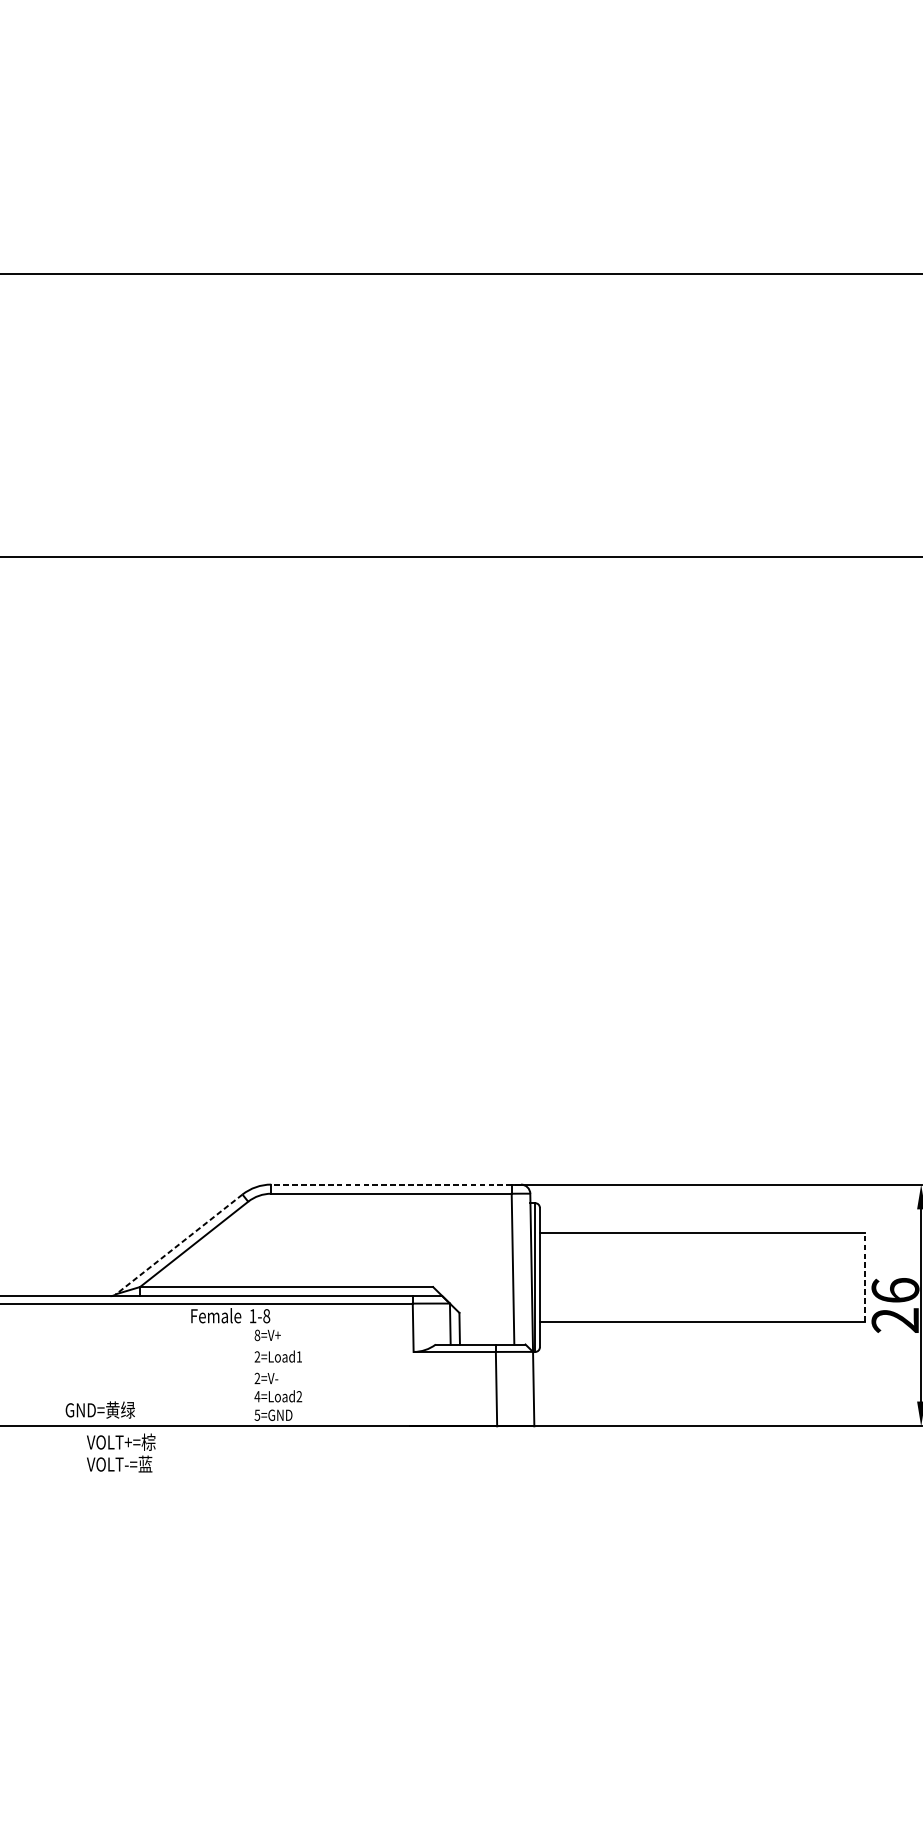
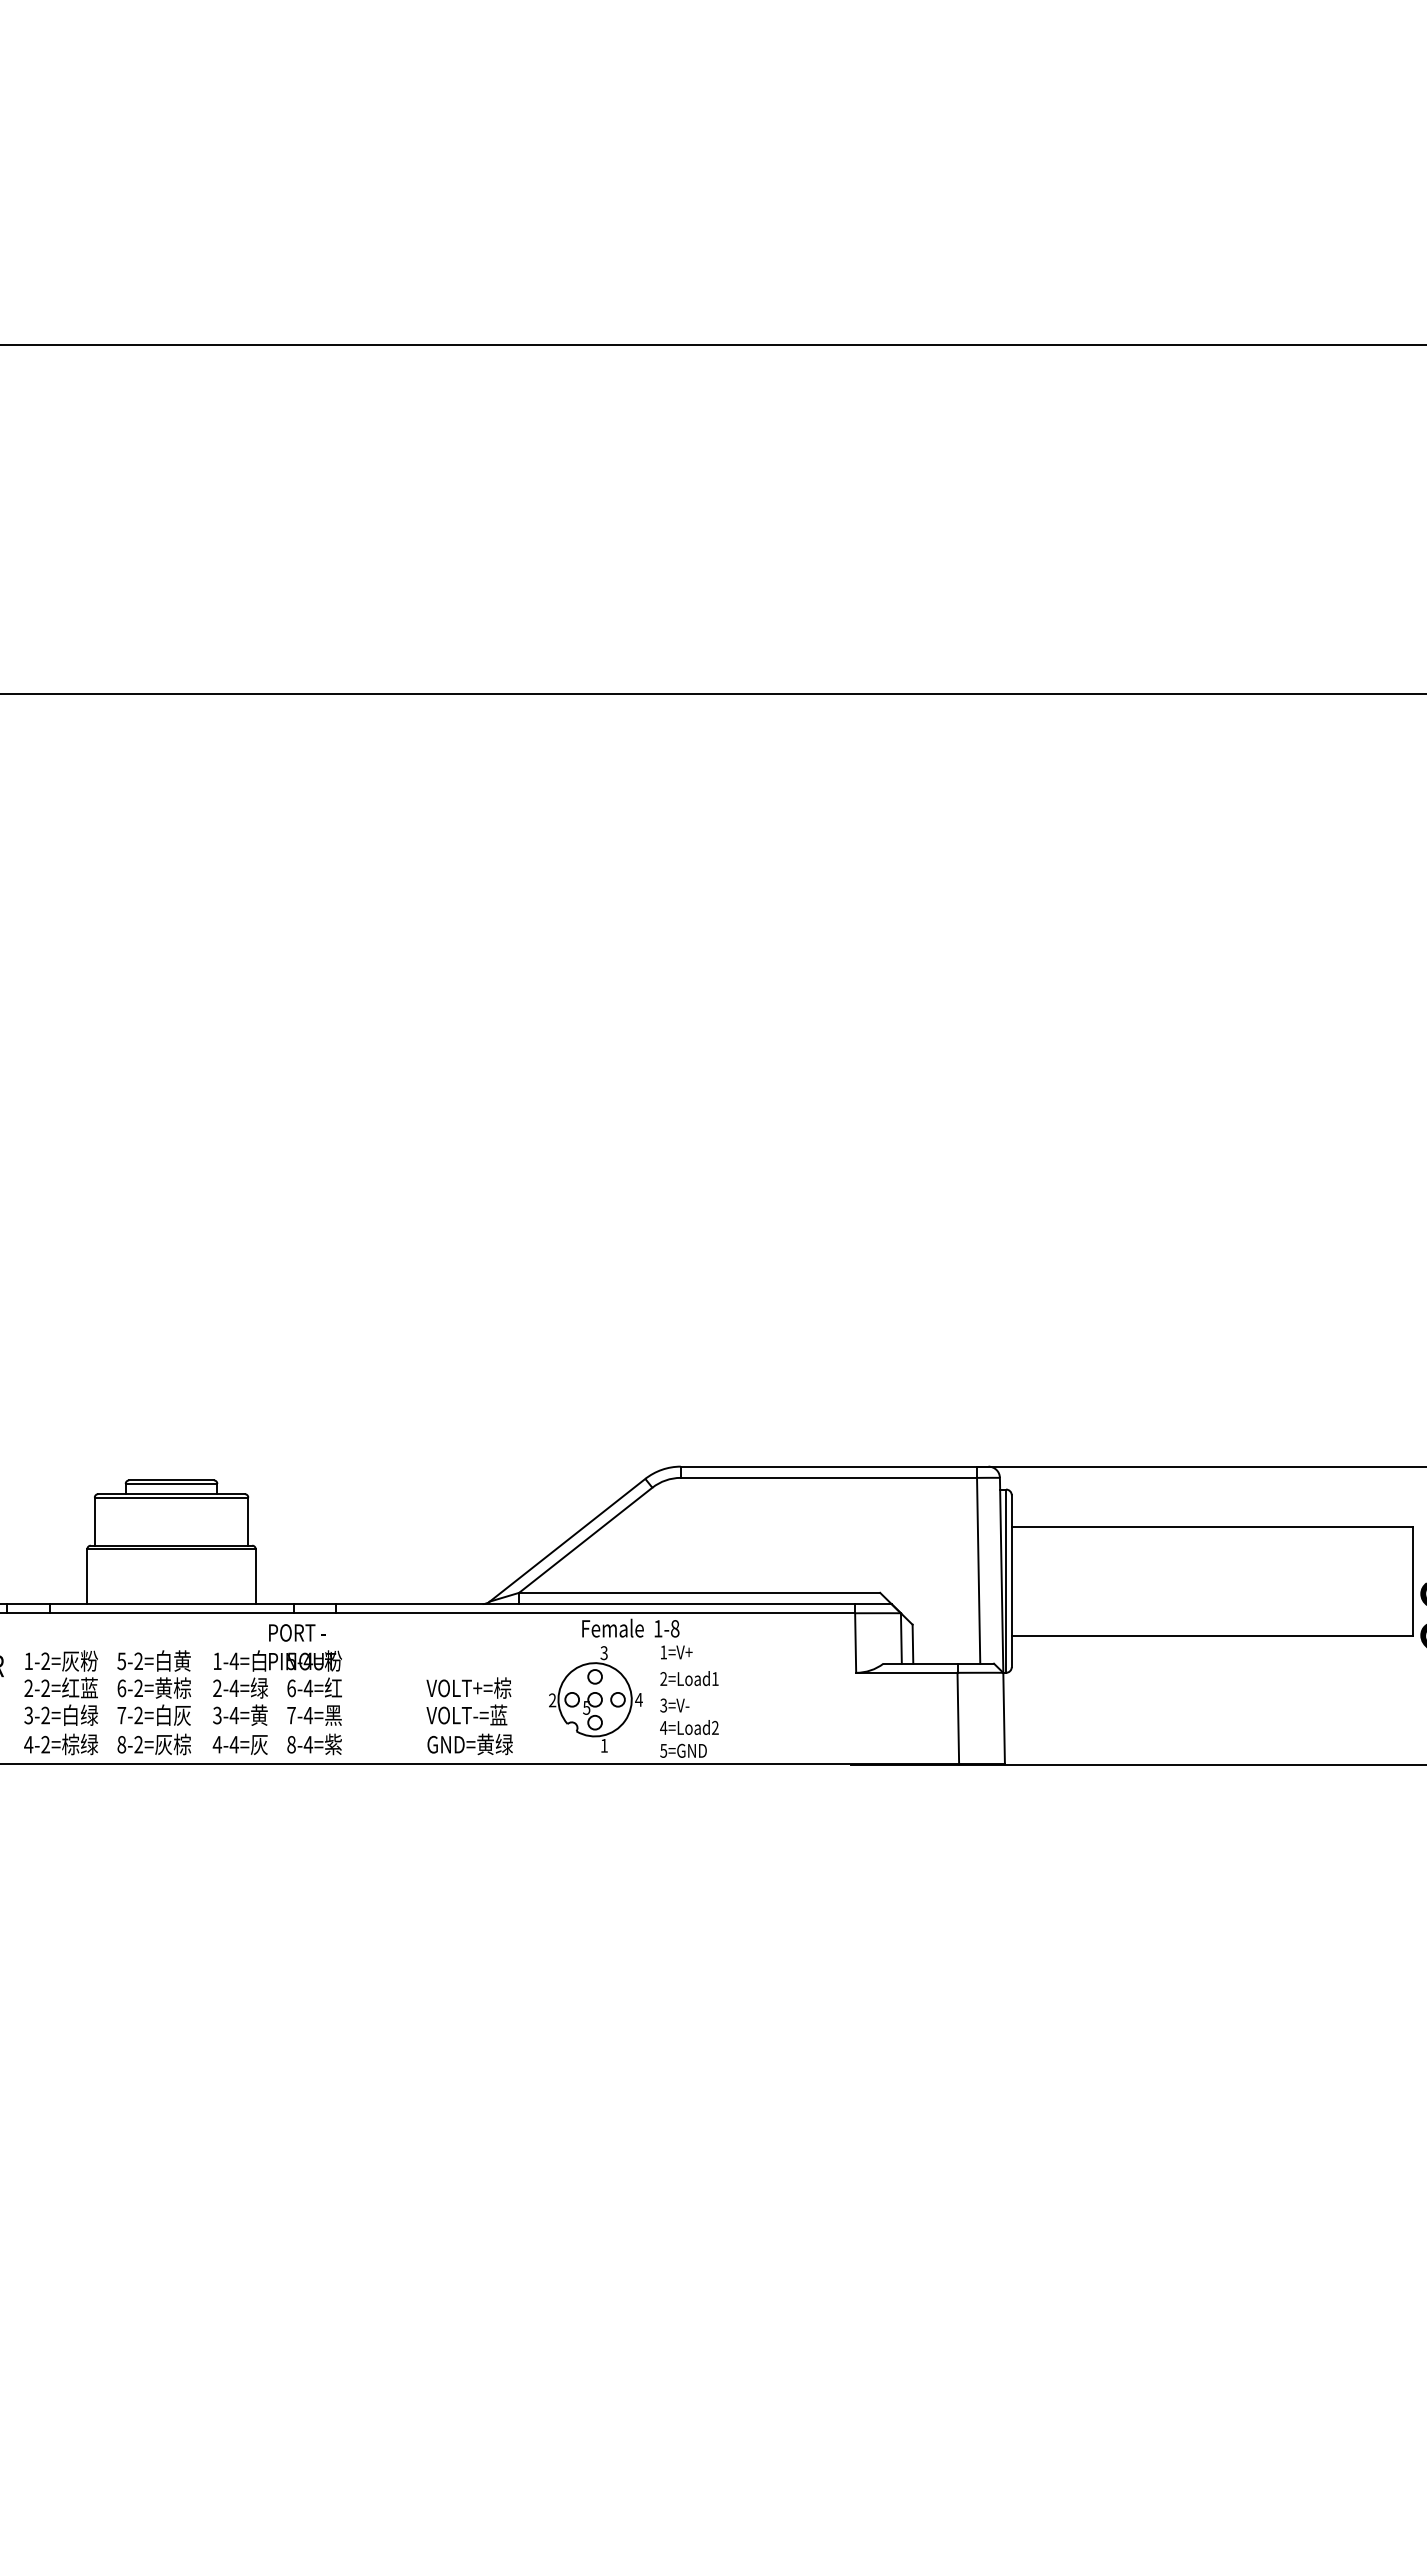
line: (396, 1184) -> (834, 1466), dashed -> solid
line: (179, 1244) -> (567, 1540), dashed -> solid
line: (865, 1277) -> (1412, 1580), dashed -> solid
text: (257, 1335) -> (663, 1652), 8=V+ -> 1=V+
part: (202, 1373) -> (595, 1699), added
text: (257, 1378) -> (663, 1705), 2=V- -> 3=V-
text: (120, 1453) -> (468, 1701), moved

